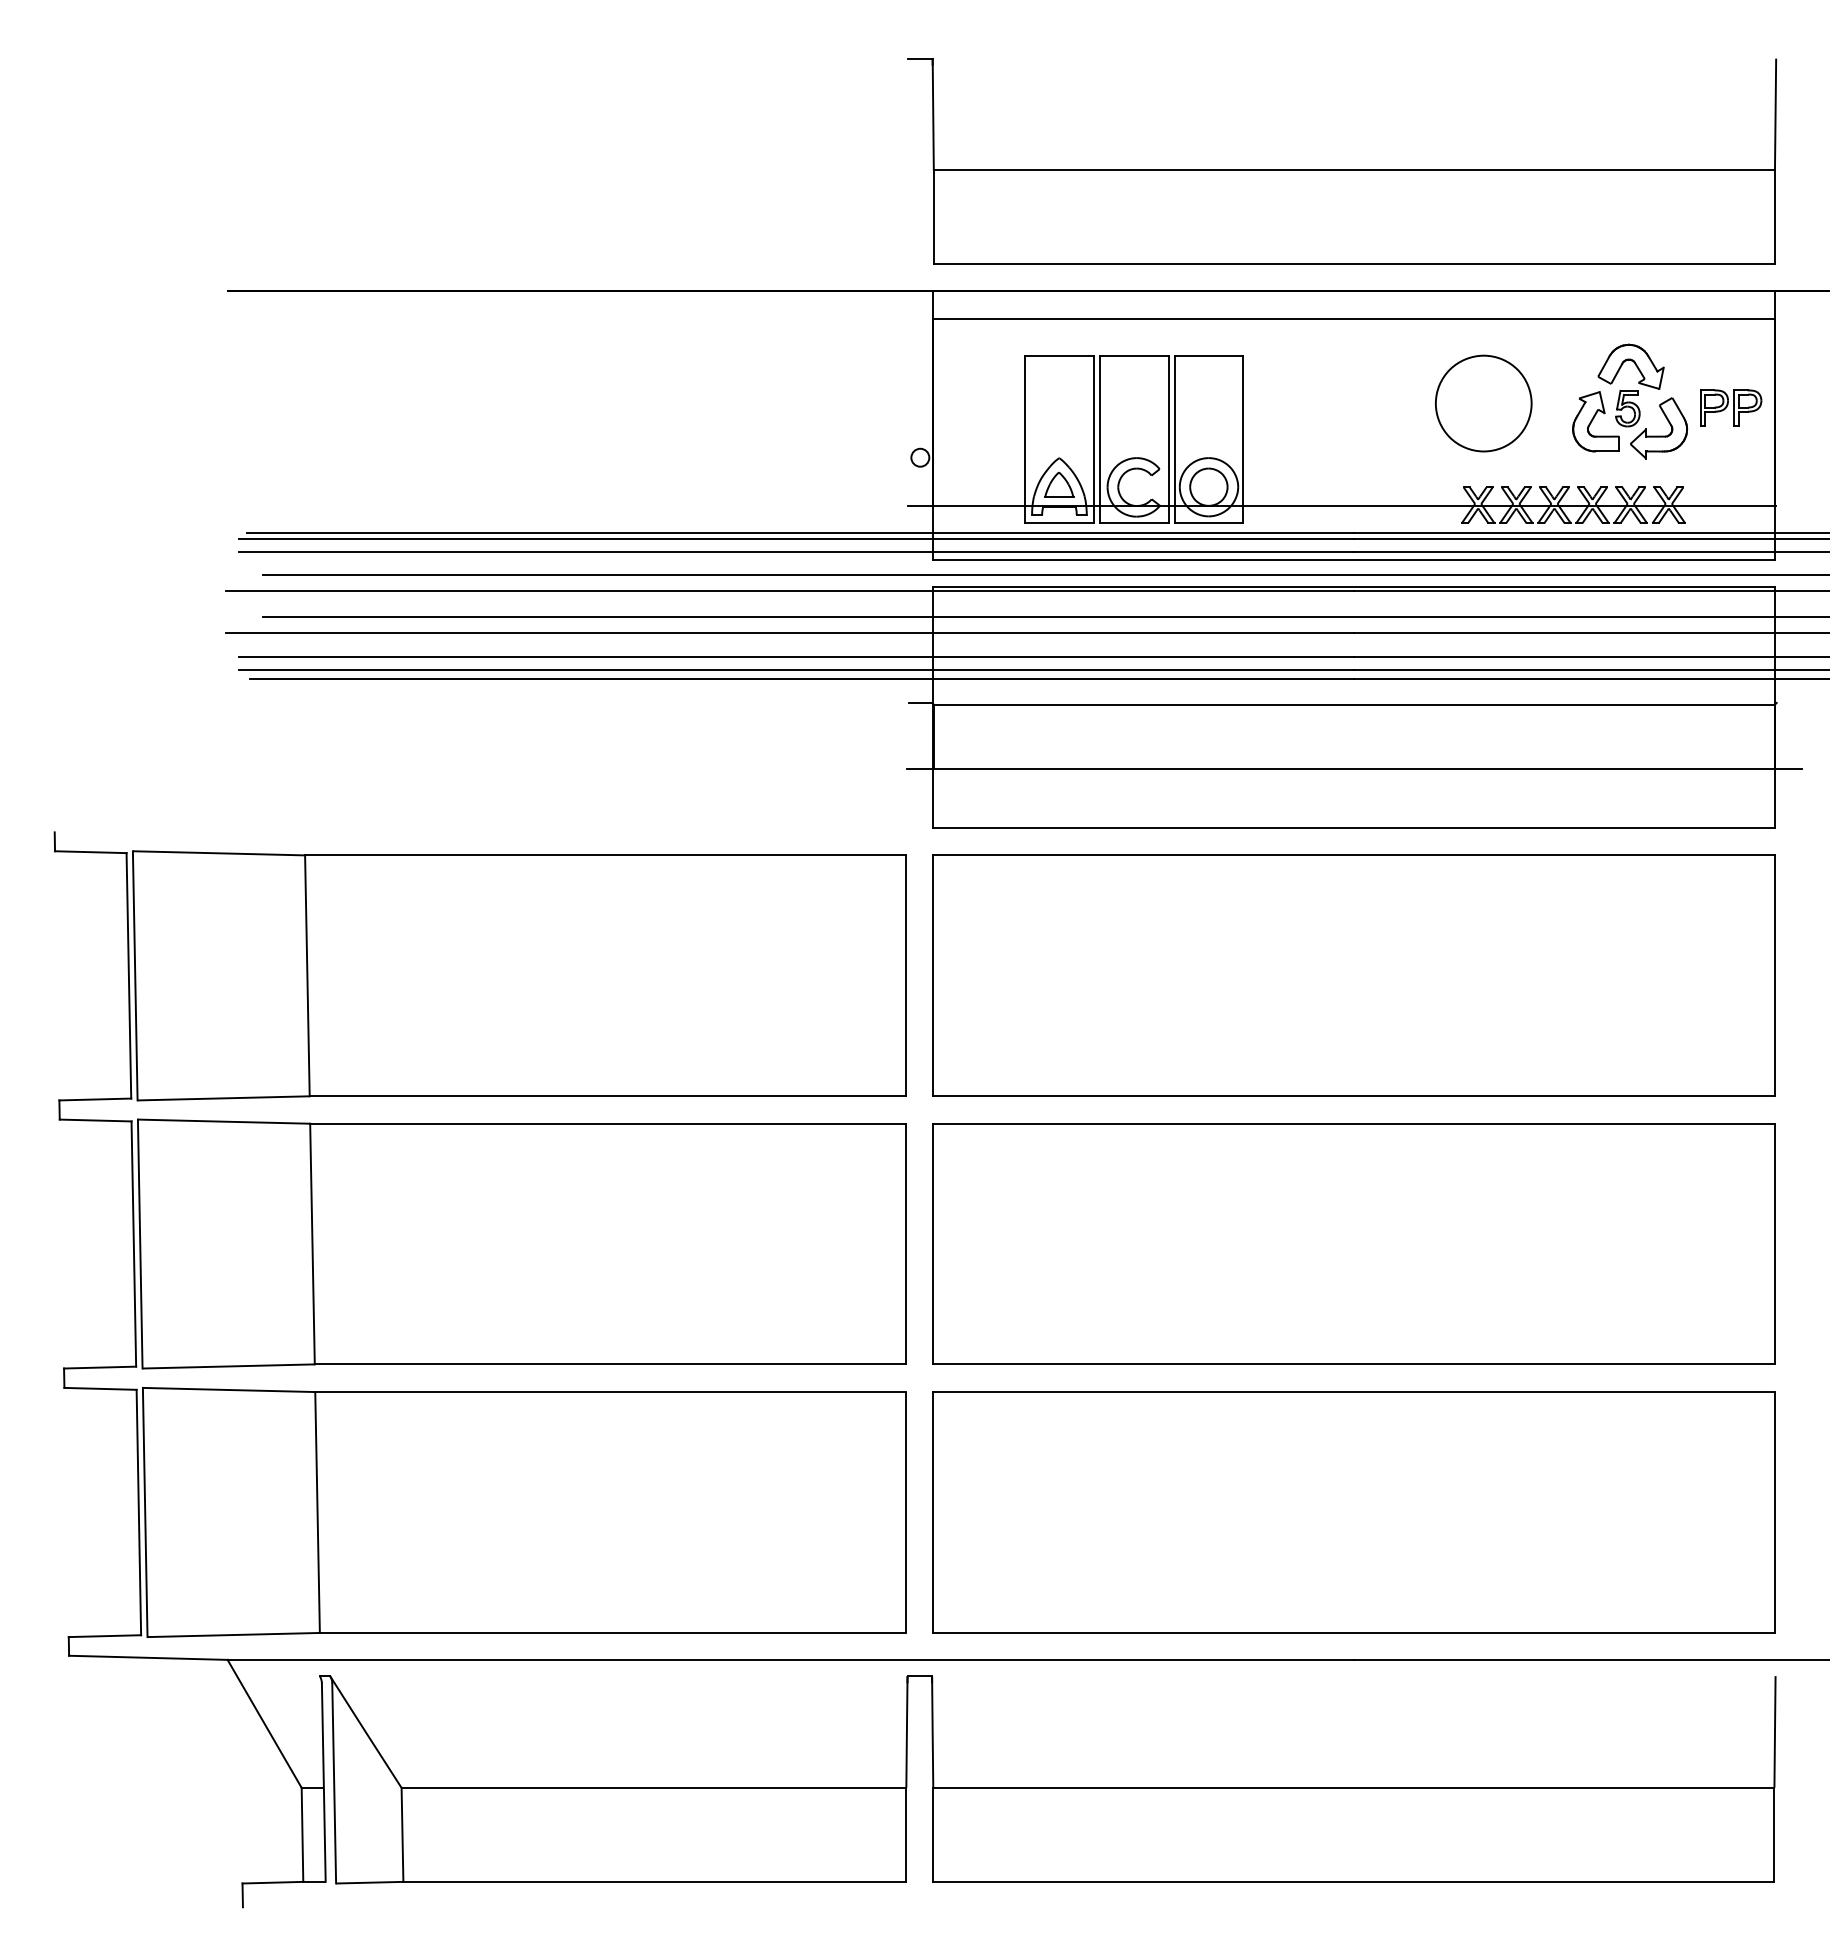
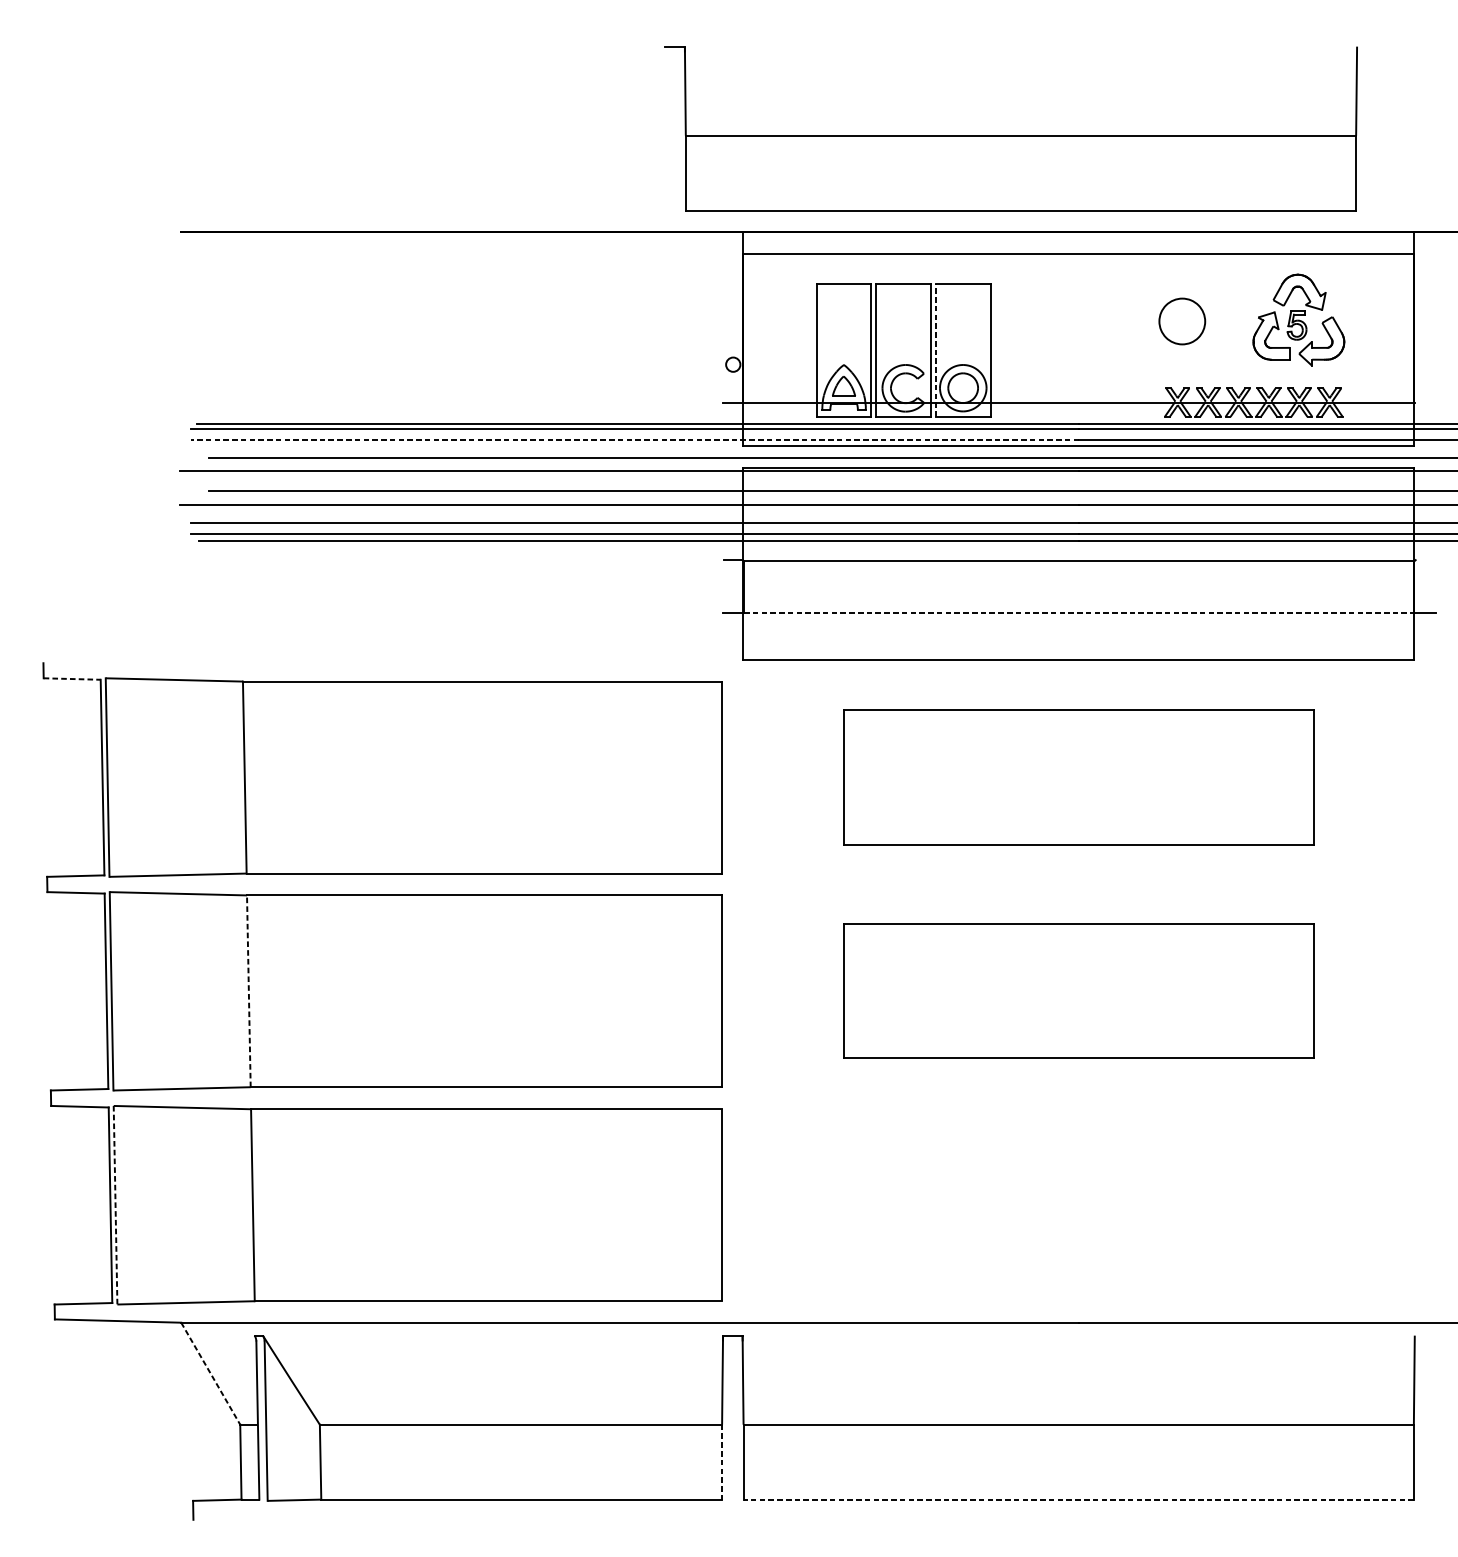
part: (1342, 169) -> (1011, 135), moved
part: (1483, 403) -> (1182, 321), size x0.6
part: (1731, 407) -> (1379, 324), removed
line: (1174, 438) -> (935, 349), solid -> dashed
line: (796, 552) -> (634, 440), solid -> dashed
line: (1354, 769) -> (1079, 613), solid -> dashed
line: (90, 852) -> (71, 679), solid -> dashed
part: (1353, 975) -> (1078, 777), size x0.7
line: (312, 1243) -> (248, 990), solid -> dashed
part: (1353, 1243) -> (1078, 990), size x0.7
line: (145, 1512) -> (115, 1205), solid -> dashed
part: (1353, 1512) -> (1078, 1205), removed
line: (264, 1723) -> (210, 1373), solid -> dashed
line: (906, 1834) -> (722, 1461), solid -> dashed
line: (1353, 1881) -> (1078, 1499), solid -> dashed

